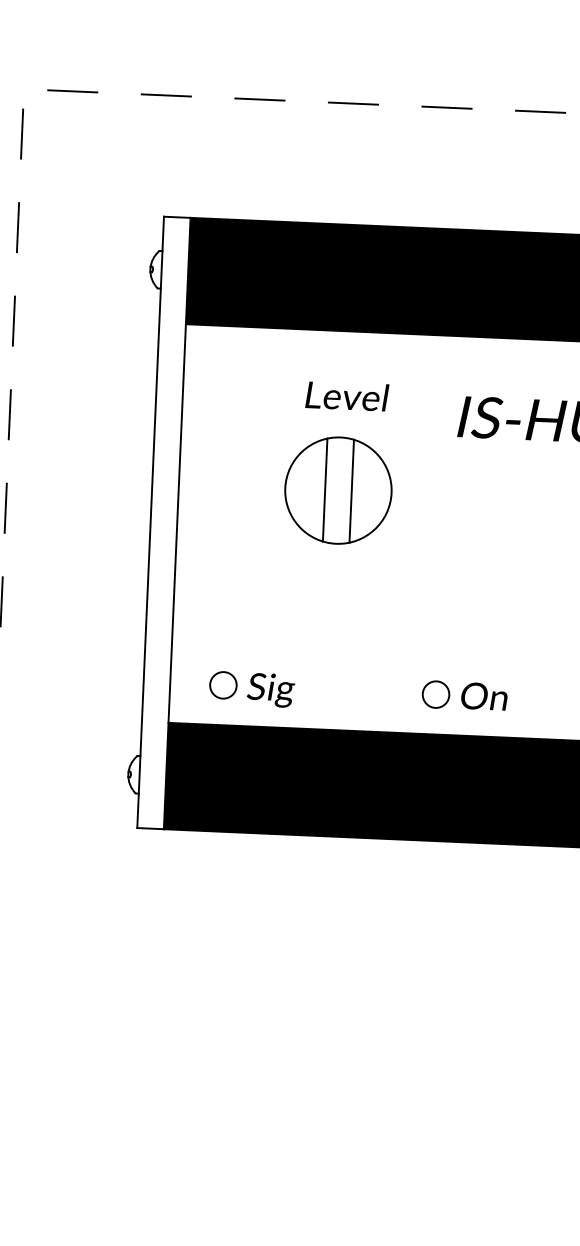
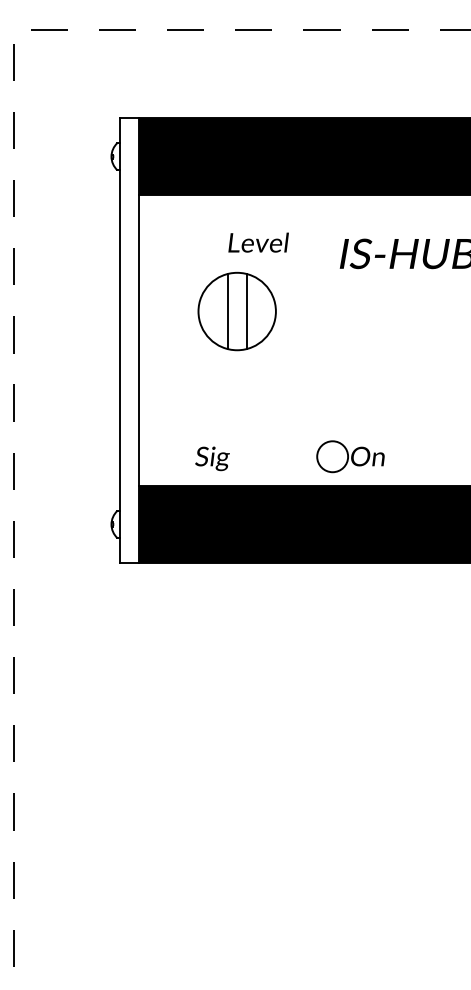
part: (337, 490) -> (236, 311), moved
circle: (223, 685) -> (177, 456), removed
circle: (435, 694) -> (332, 456), size x1.6

